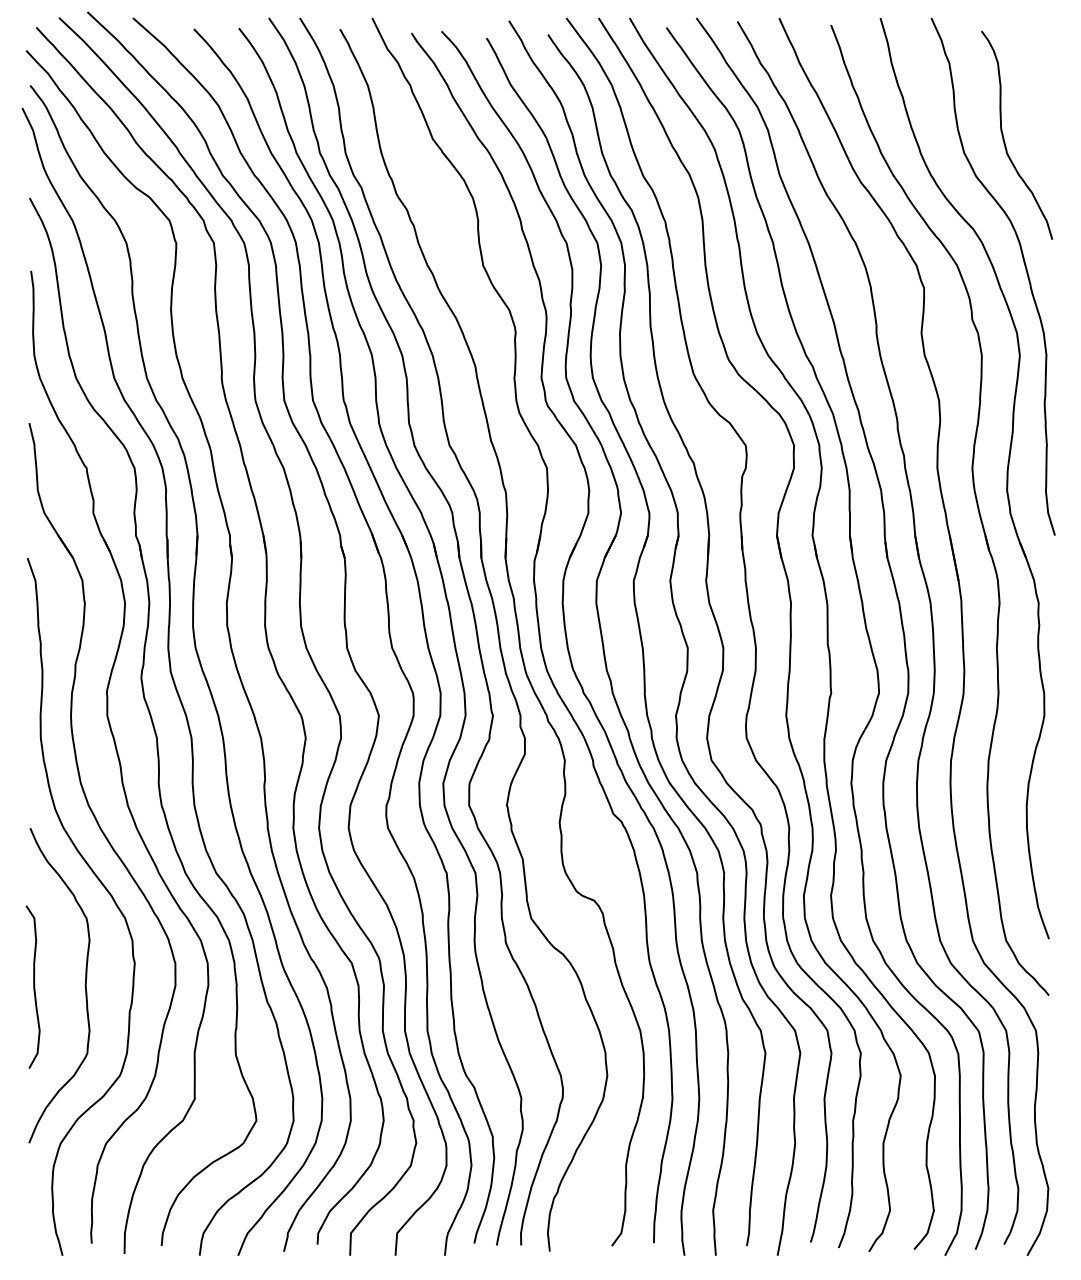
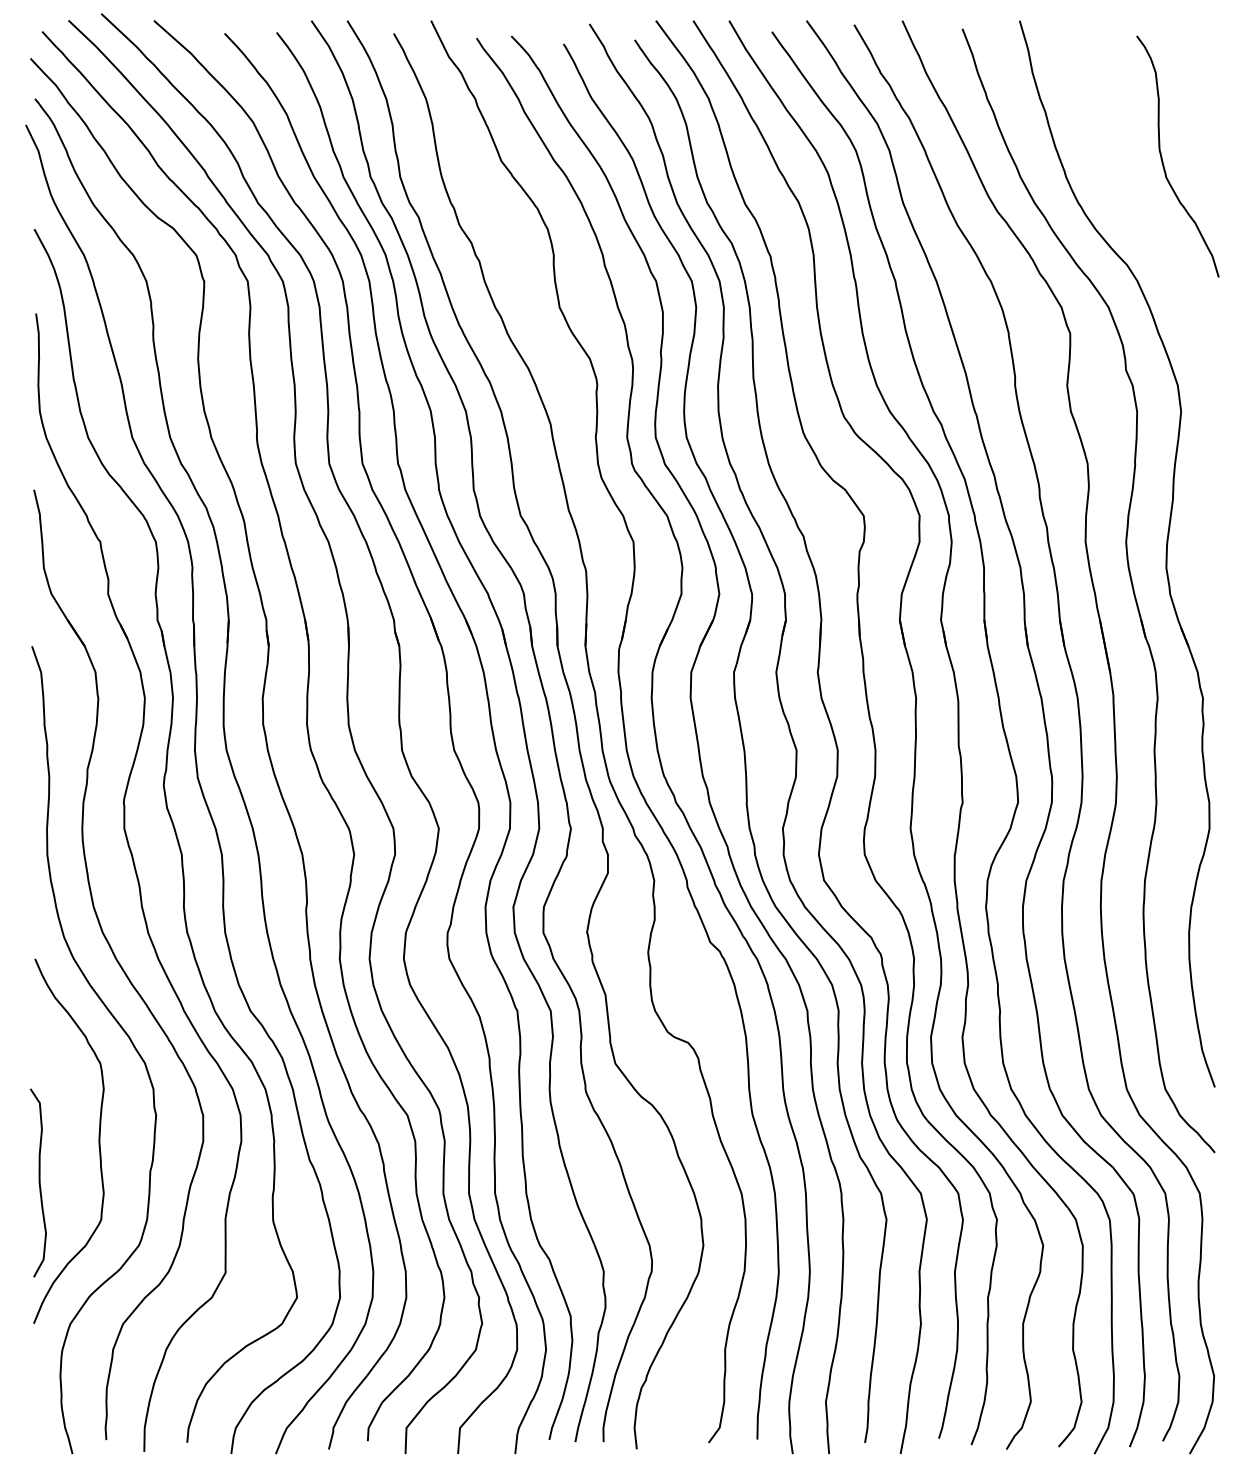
curve: (1025, 269) -> (1187, 311), removed
curve: (33, 986) -> (38, 1182), moved

